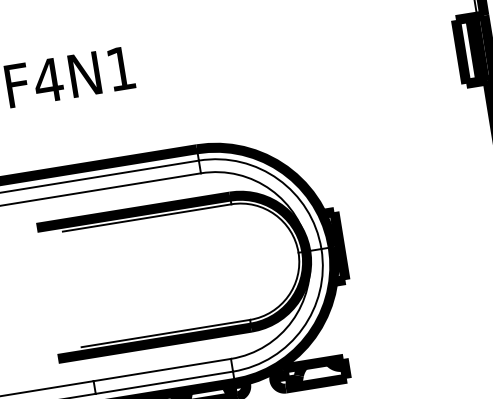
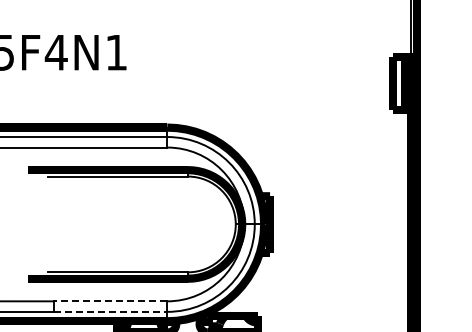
line: (162, 370) -> (110, 301), solid -> dashed
line: (164, 382) -> (110, 311), solid -> dashed

